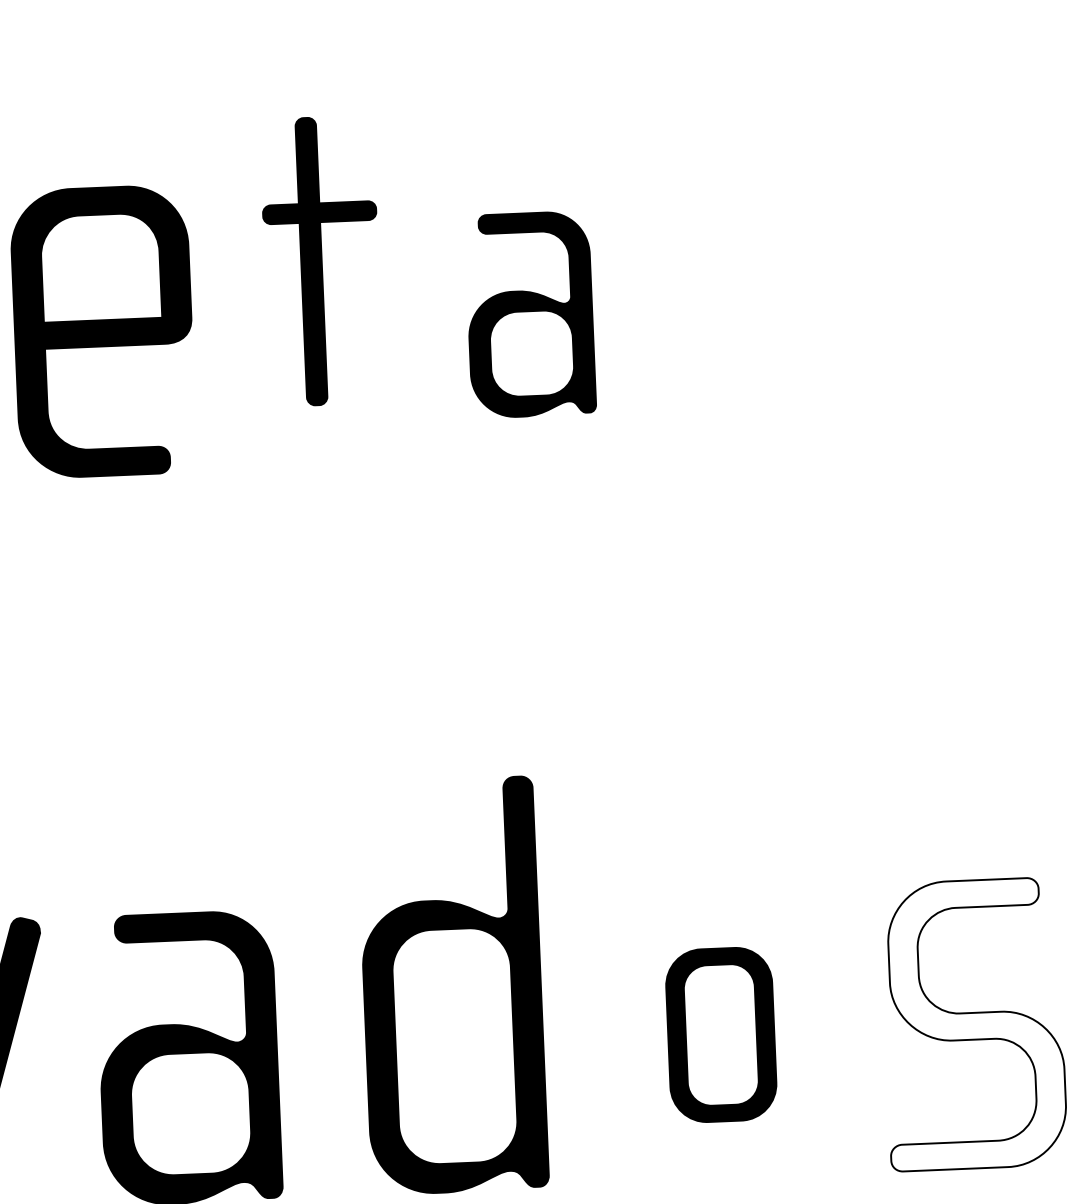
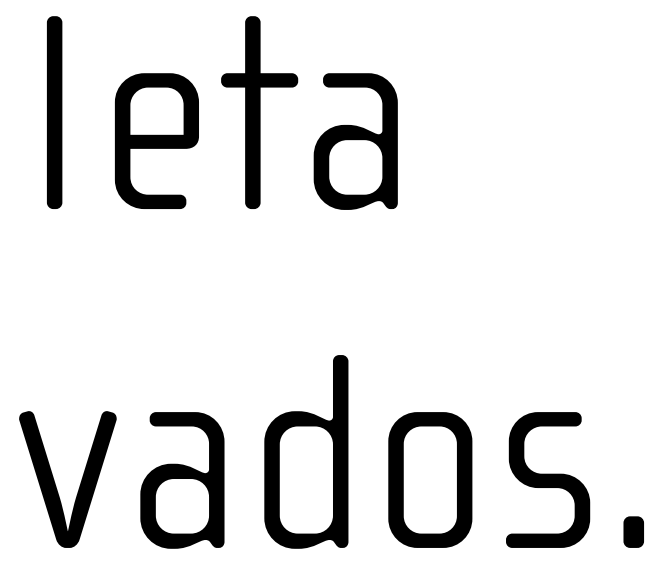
part: (321, 261) -> (259, 112), size x1.43
part: (529, 314) -> (355, 141), size x1.43
fill: (972, 1023) -> (547, 479), added
part: (721, 1033) -> (430, 479), size x1.67

